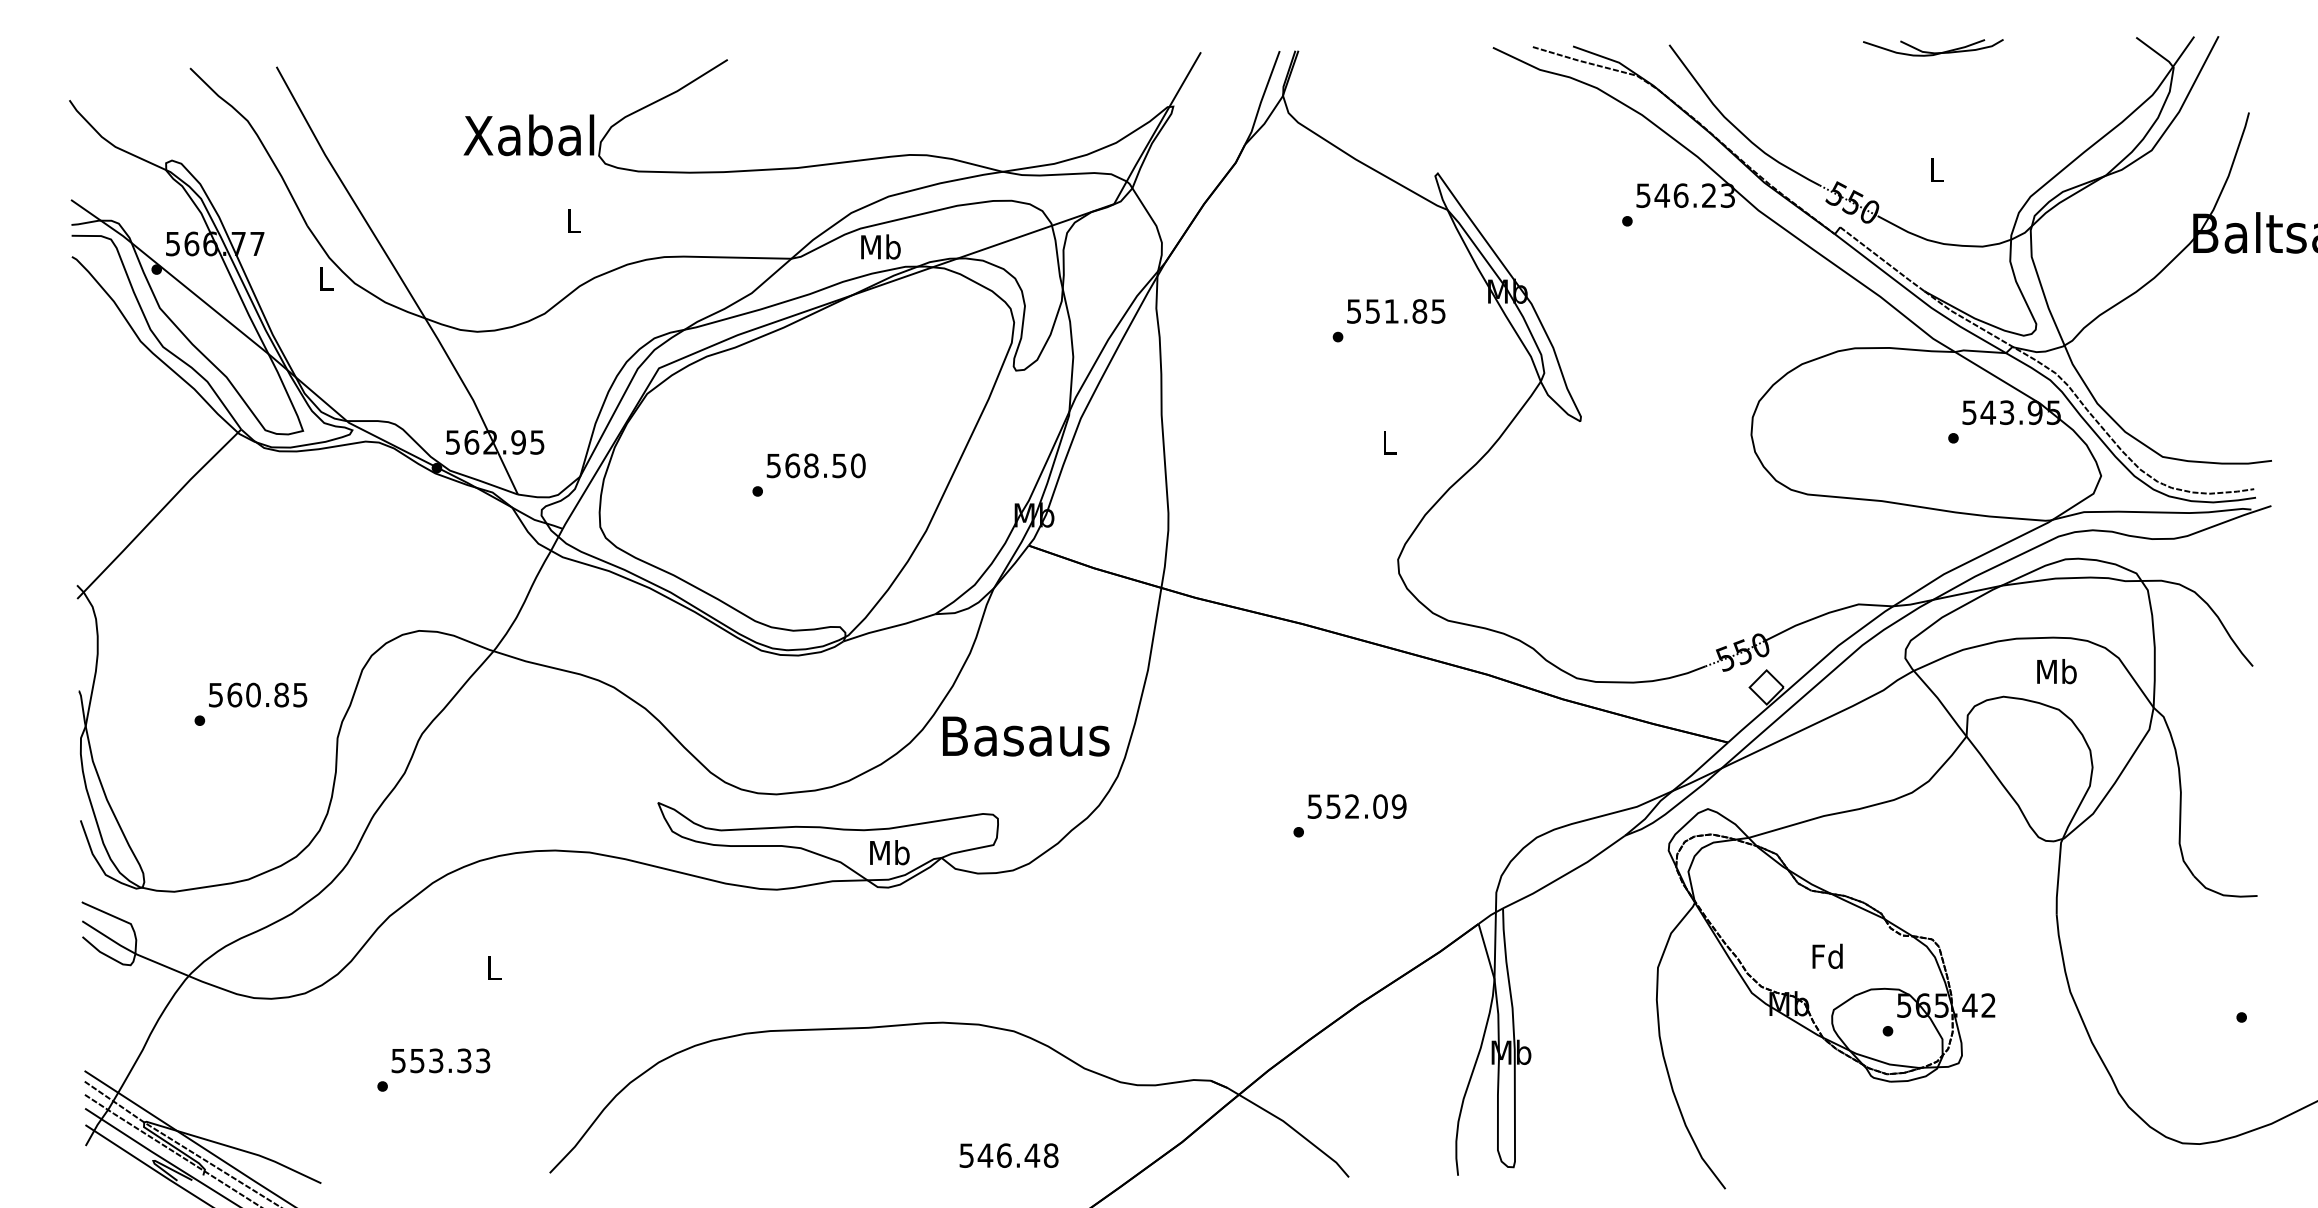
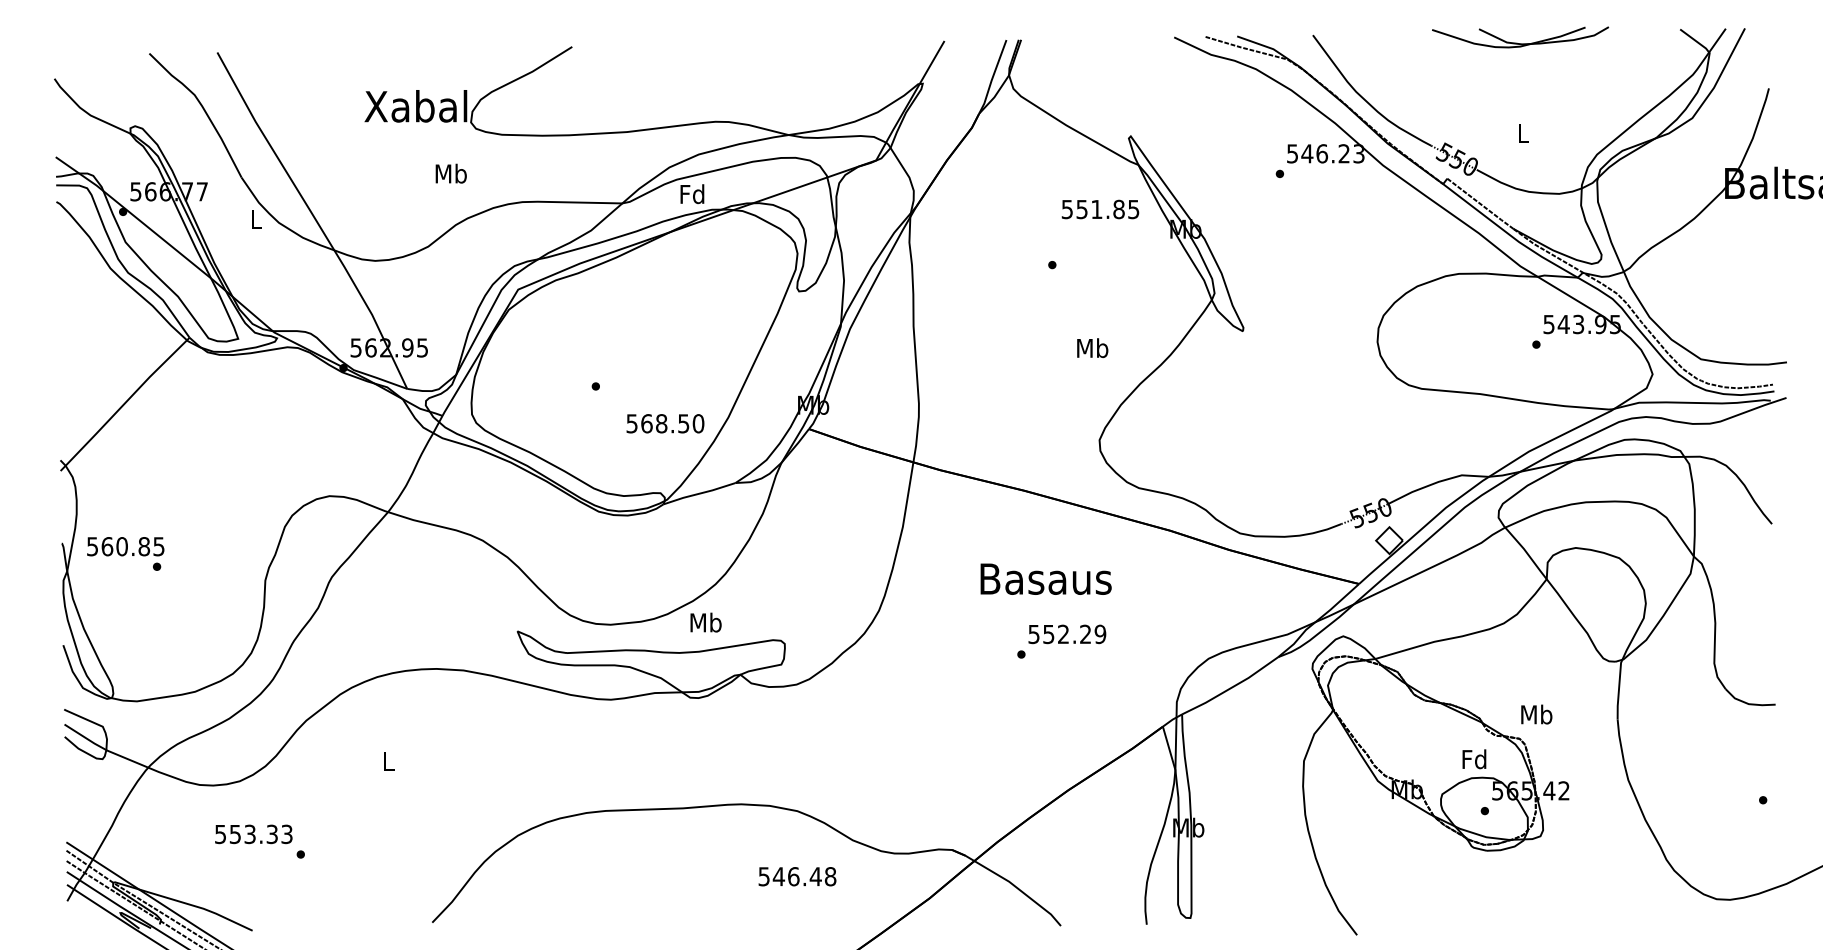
part: (1933, 47) -> (1520, 37), size x1.6
text: (573, 220) -> (450, 173), L -> Mb
text: (880, 246) -> (692, 193), Mb -> Fd
text: (1396, 311) -> (1100, 209), moved
text: (1389, 442) -> (1092, 347), L -> Mb
text: (815, 465) -> (664, 423), moved
text: (2056, 671) -> (1536, 714), moved
text: (258, 694) -> (126, 546), moved
text: (1026, 736) -> (1046, 579), moved
text: (1380, 806) -> (1085, 634), 552.09 -> 552.29
text: (889, 852) -> (705, 622), moved
text: (1827, 955) -> (1474, 758), moved
text: (440, 1060) -> (253, 834), moved
text: (1008, 1155) -> (797, 876), moved

